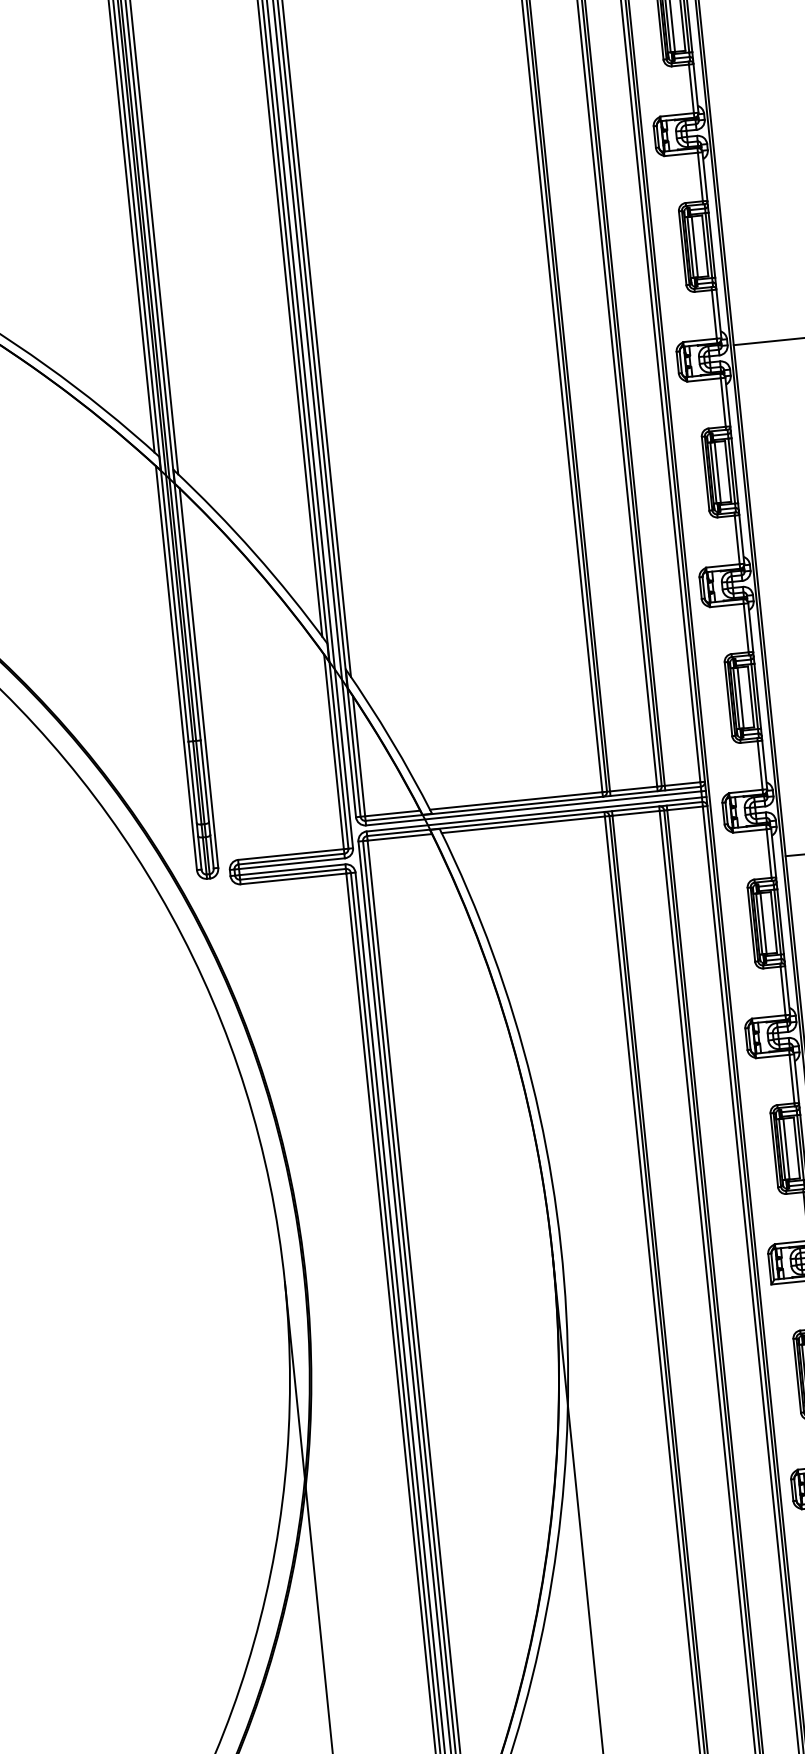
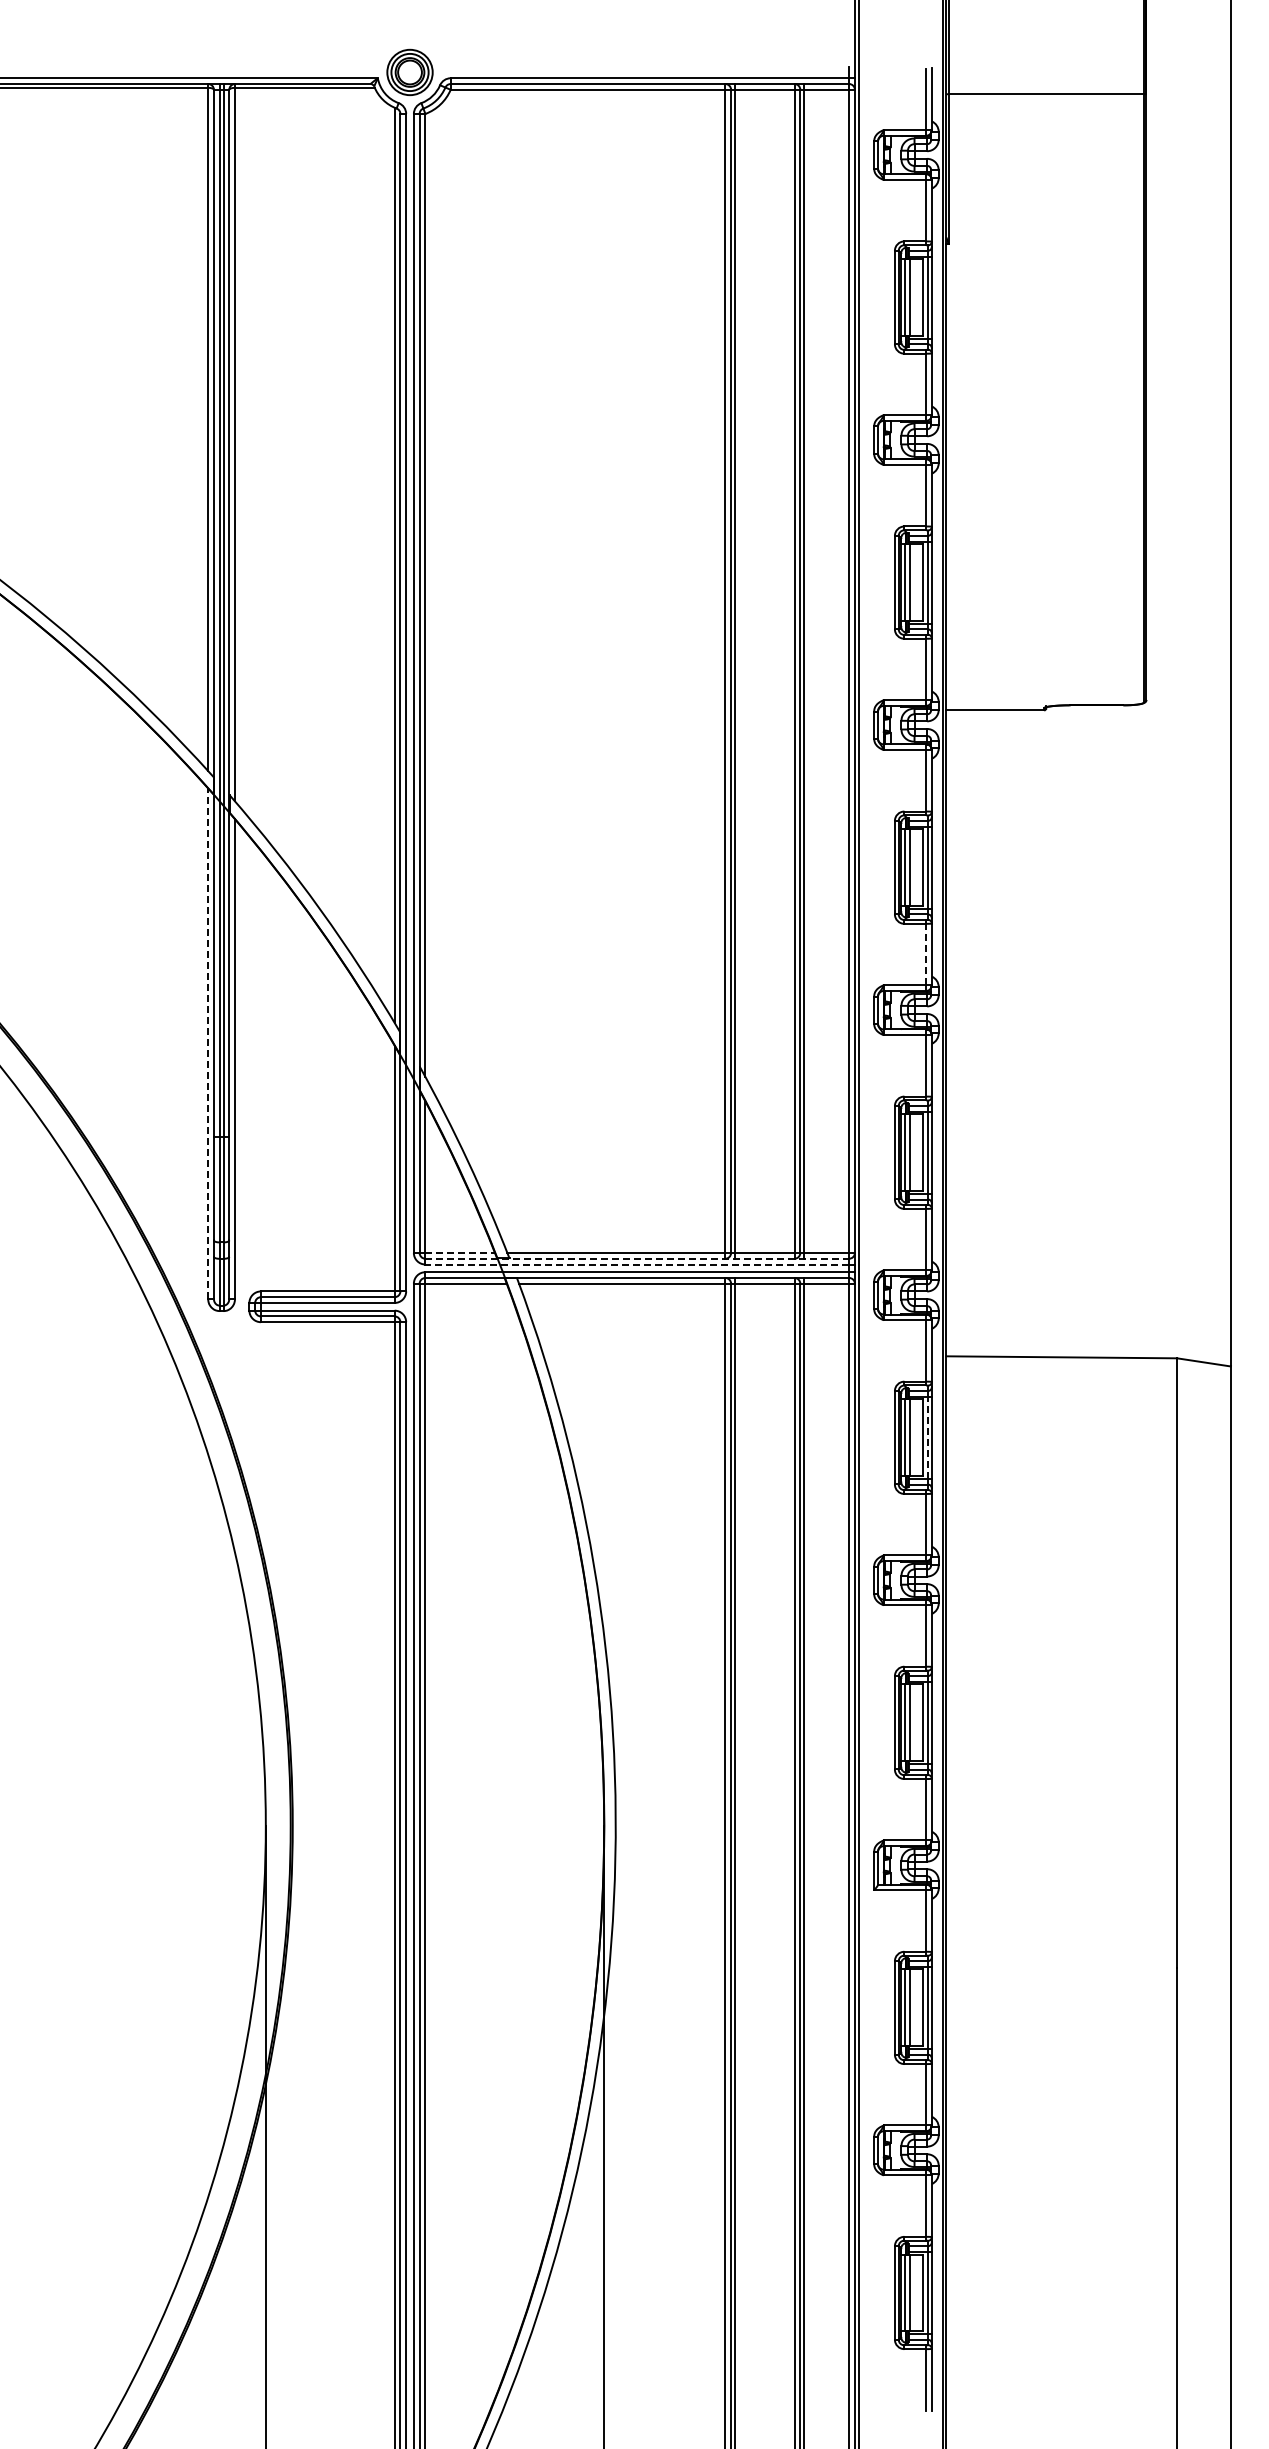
line: (737, 539) -> (926, 954), solid -> dashed
line: (176, 667) -> (208, 1043), solid -> dashed
line: (533, 803) -> (637, 1258), solid -> dashed
line: (533, 808) -> (637, 1264), solid -> dashed
line: (392, 813) -> (460, 1252), solid -> dashed
line: (777, 921) -> (927, 1437), solid -> dashed

